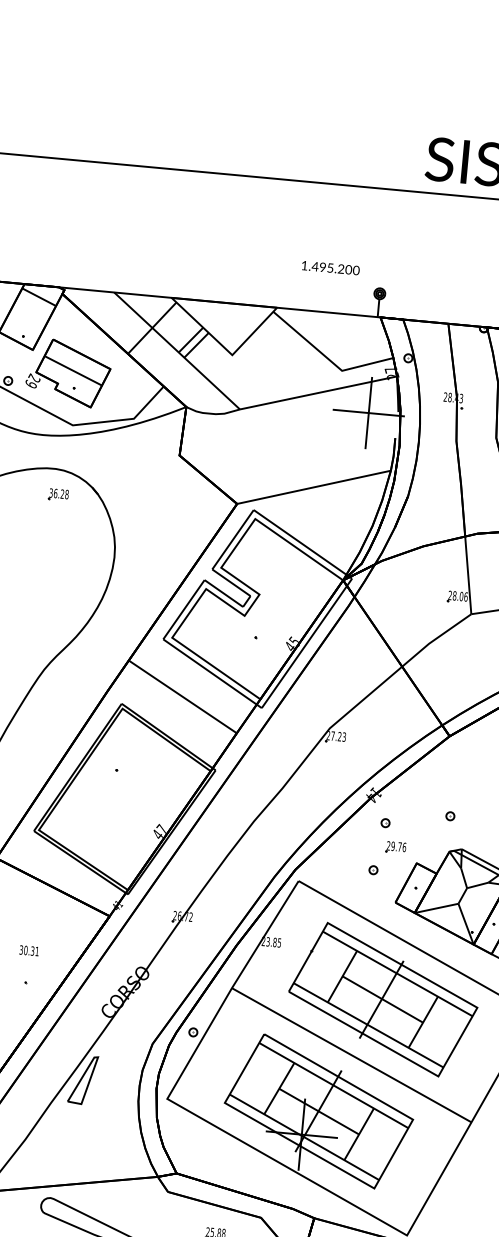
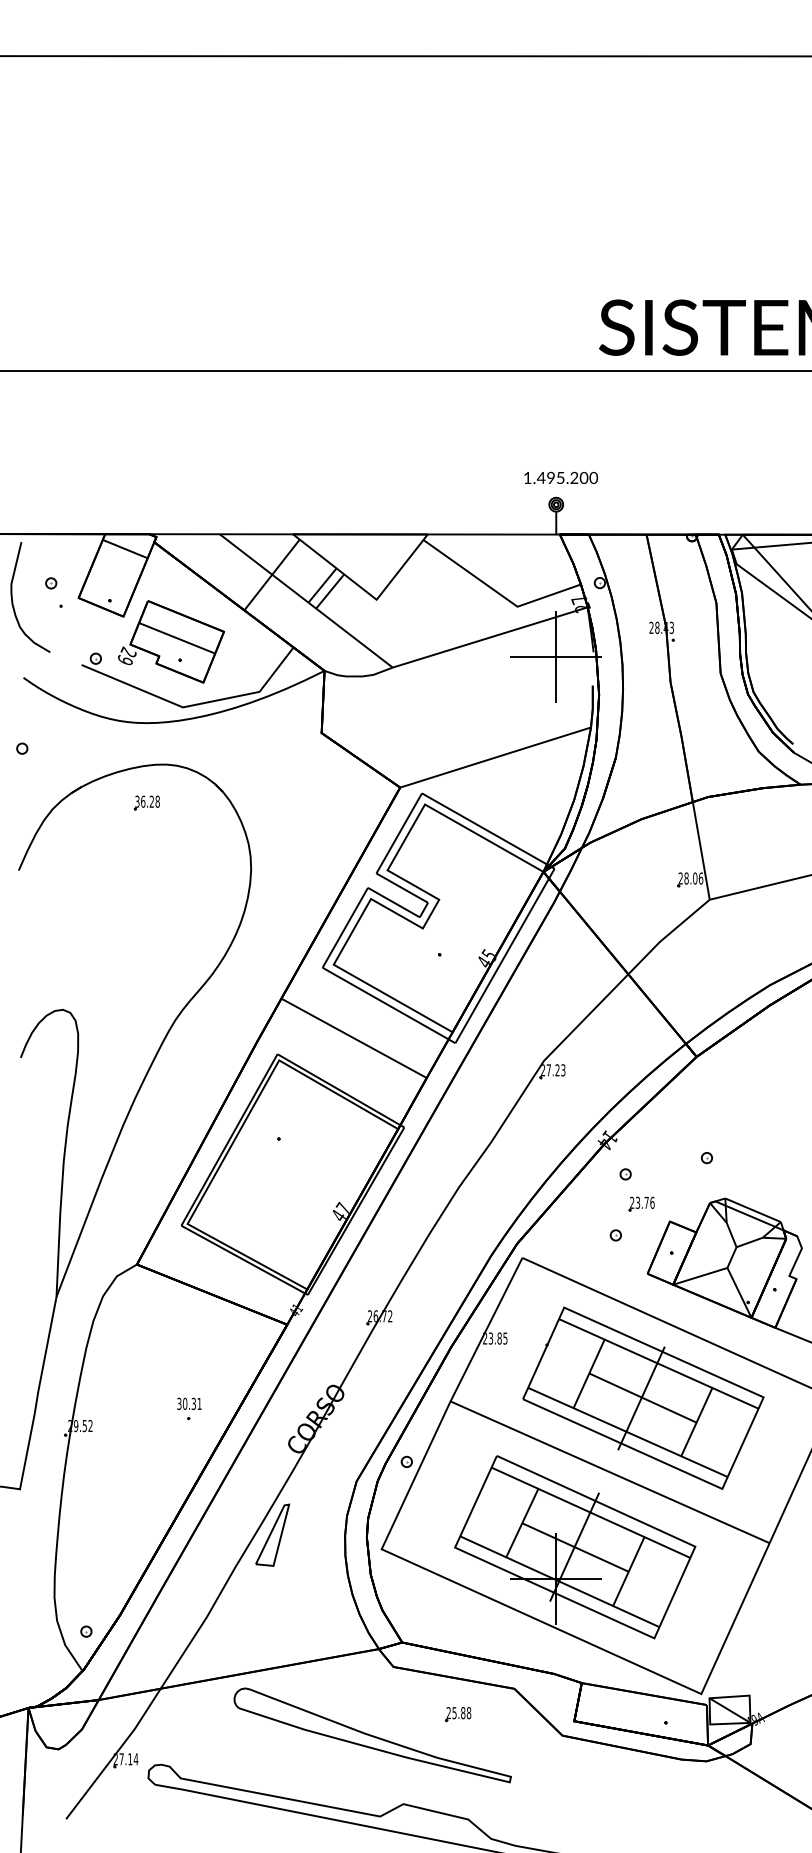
text: (330, 267) -> (560, 477), moved
part: (58, 494) -> (146, 802), moved
text: (392, 846) -> (637, 1202), 29.76 -> 23.76
text: (29, 950) -> (189, 1403), moved

